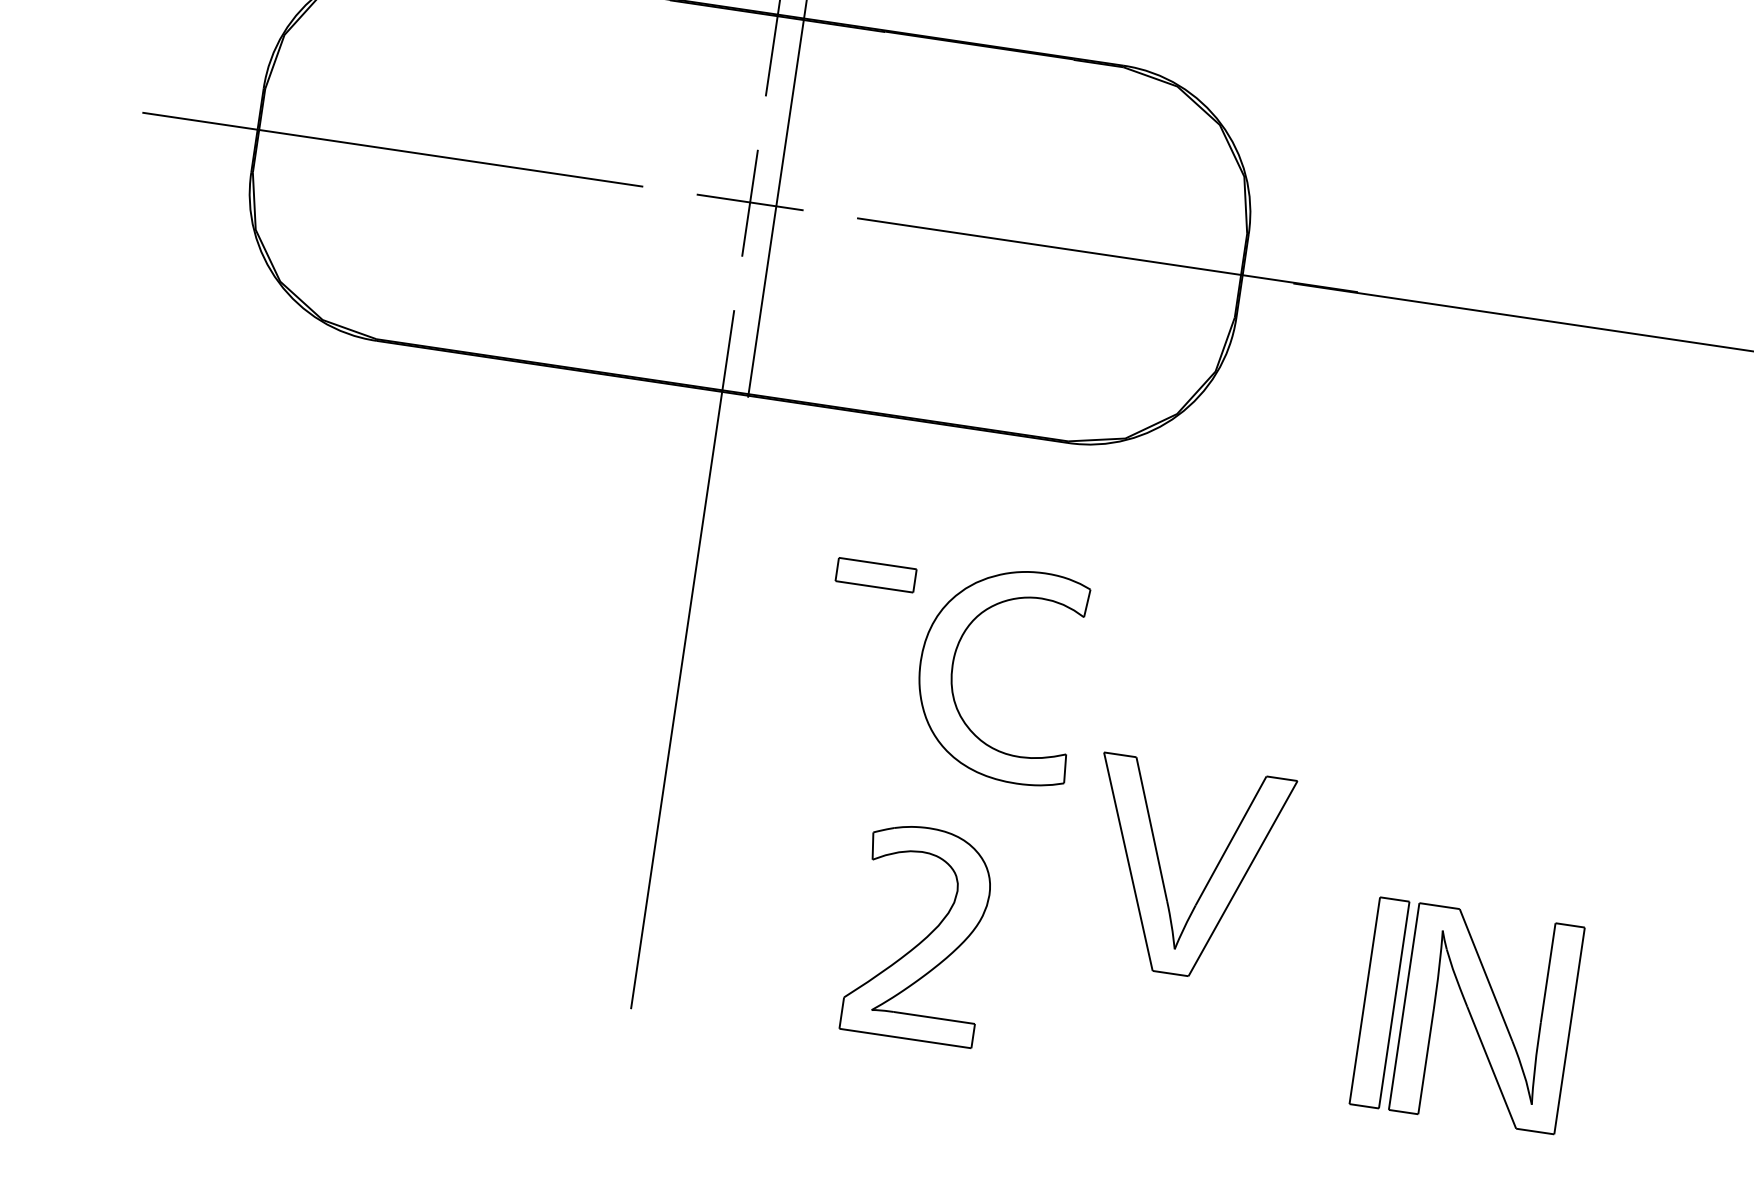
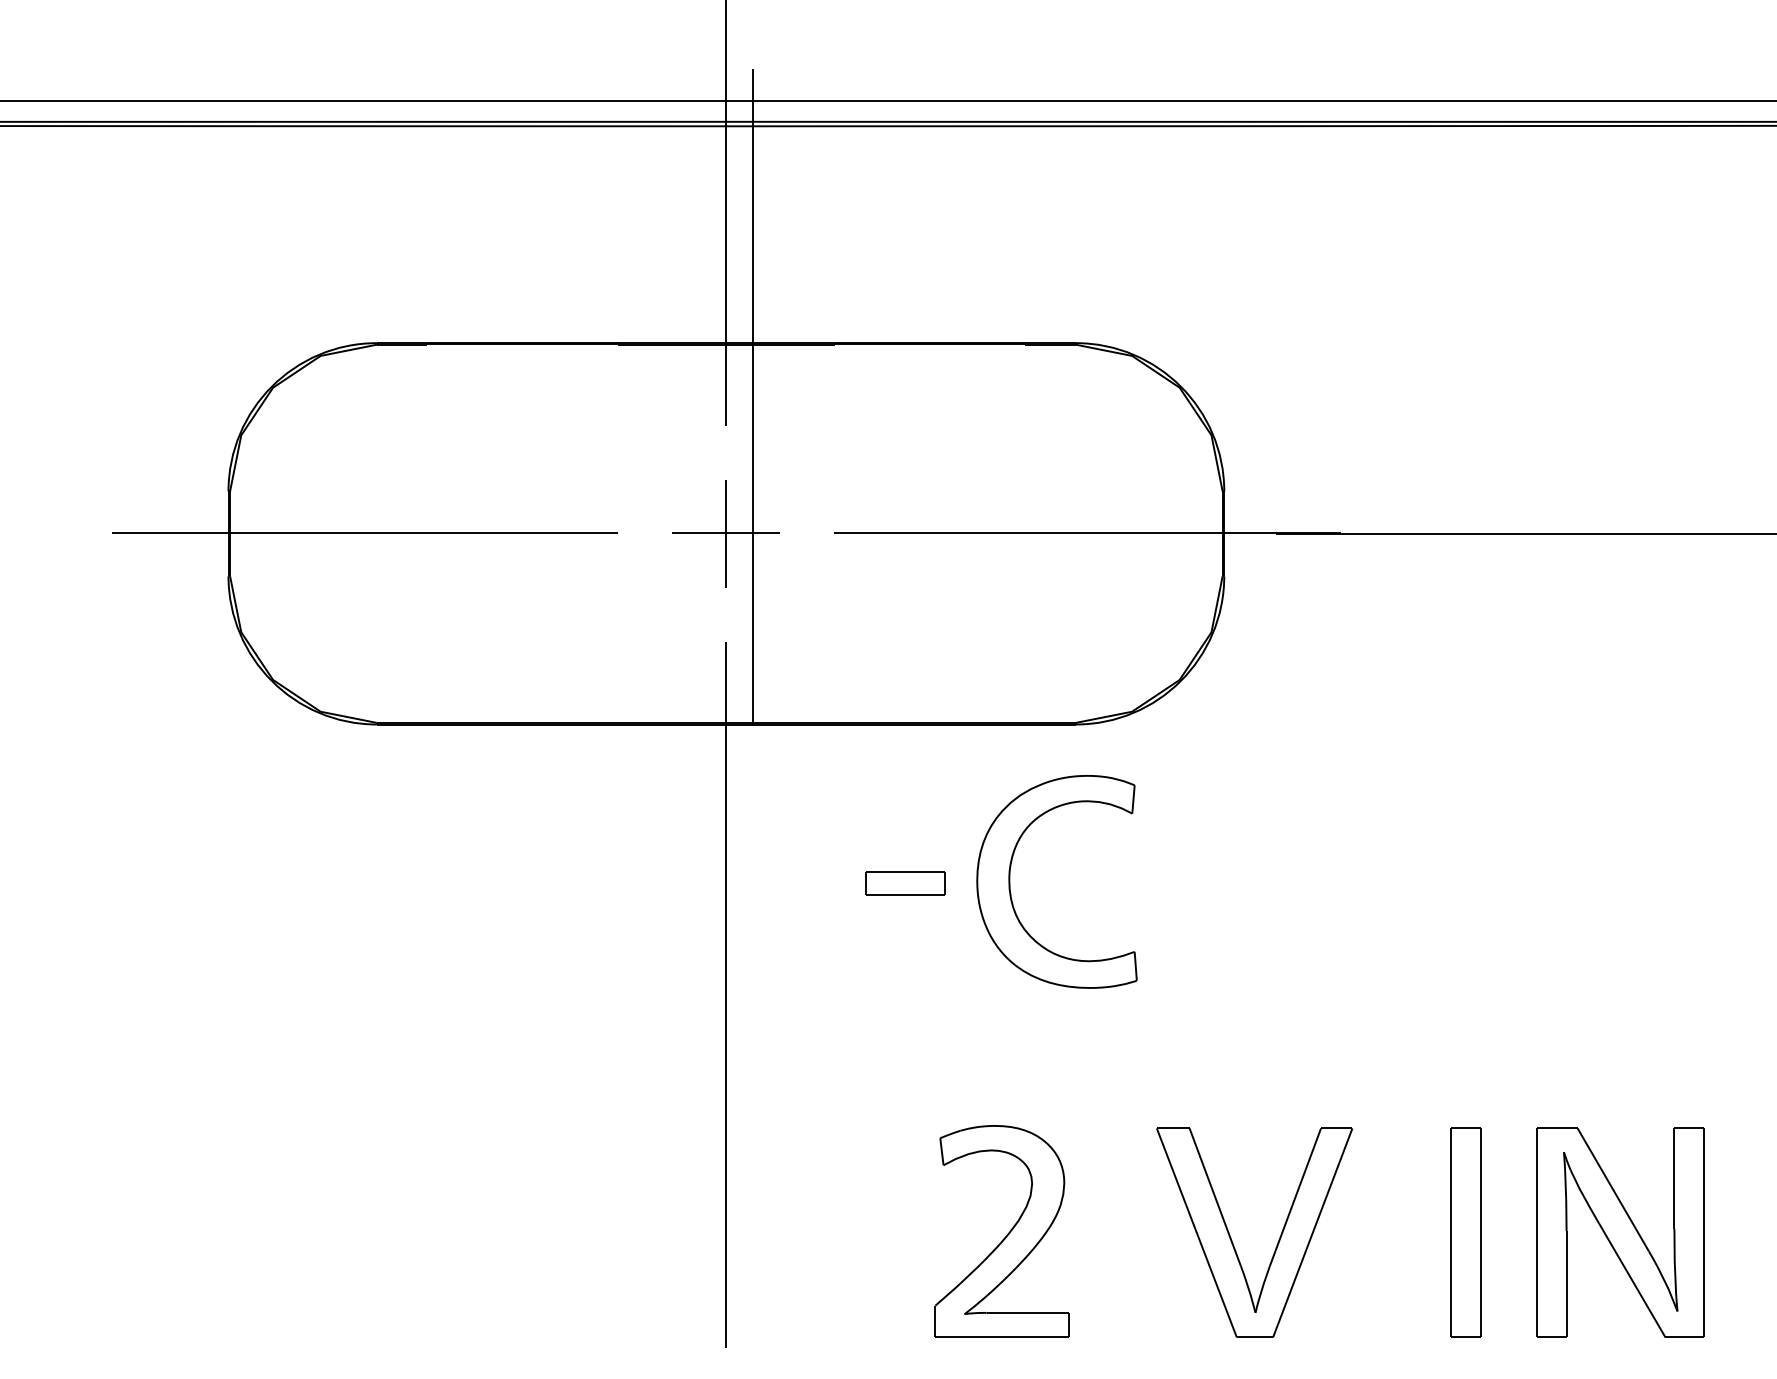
part: (953, 666) -> (1010, 881), moved
part: (1163, 876) -> (1233, 1242), moved
part: (1486, 1018) -> (1620, 1232), moved

